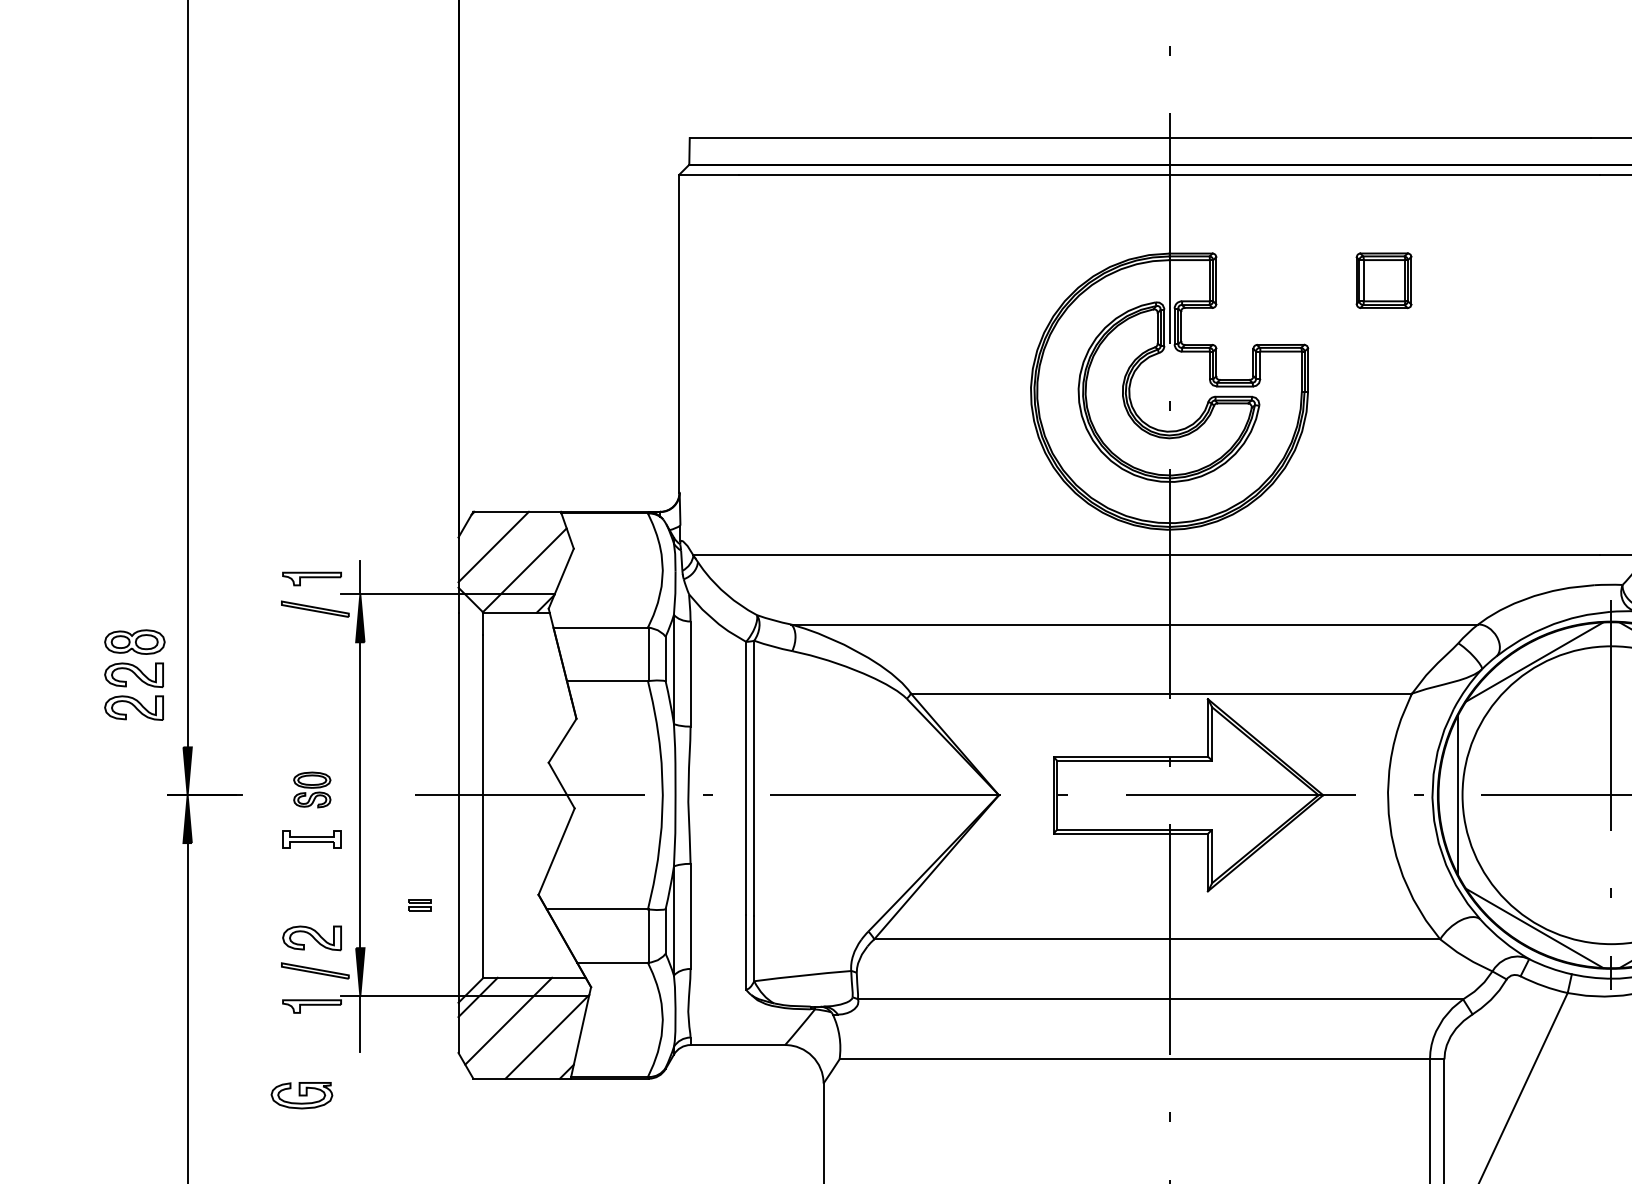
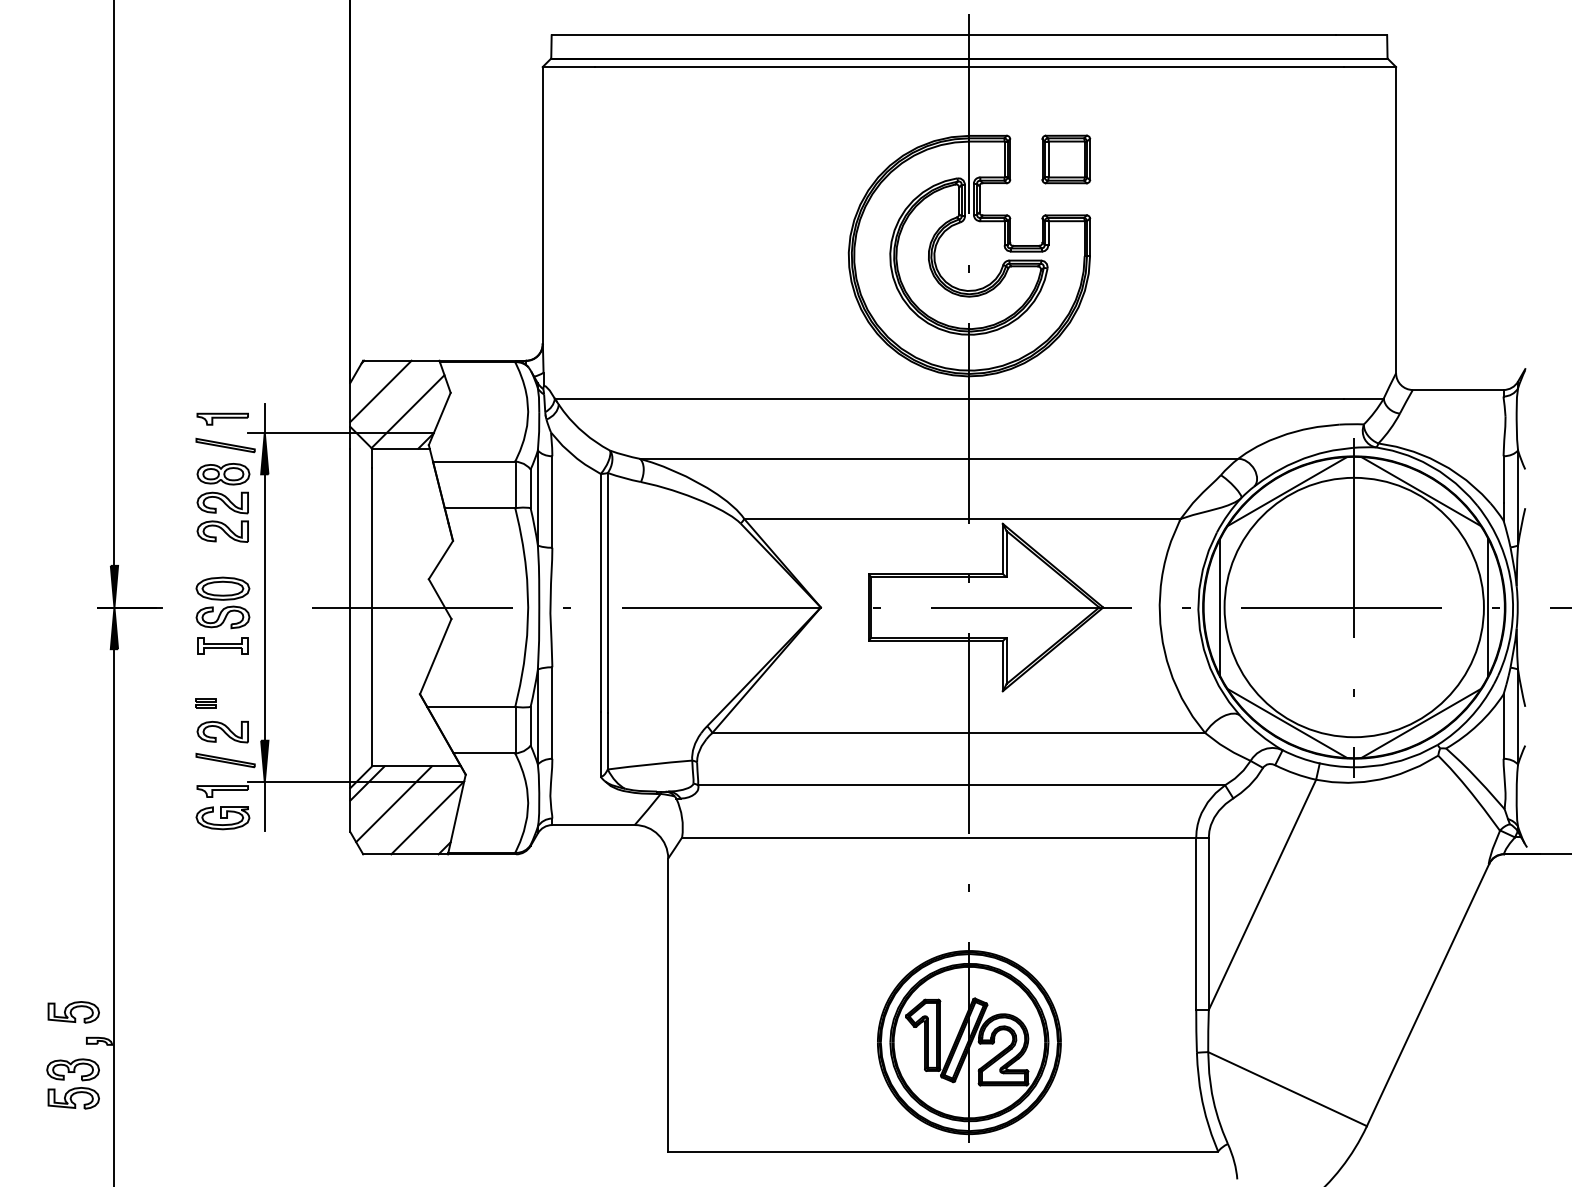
part: (1384, 280) -> (1066, 159), moved
part: (134, 674) -> (223, 502), moved
part: (311, 789) -> (222, 602), size x1.67
part: (419, 905) -> (205, 703), moved
part: (301, 1096) -> (222, 818), moved

